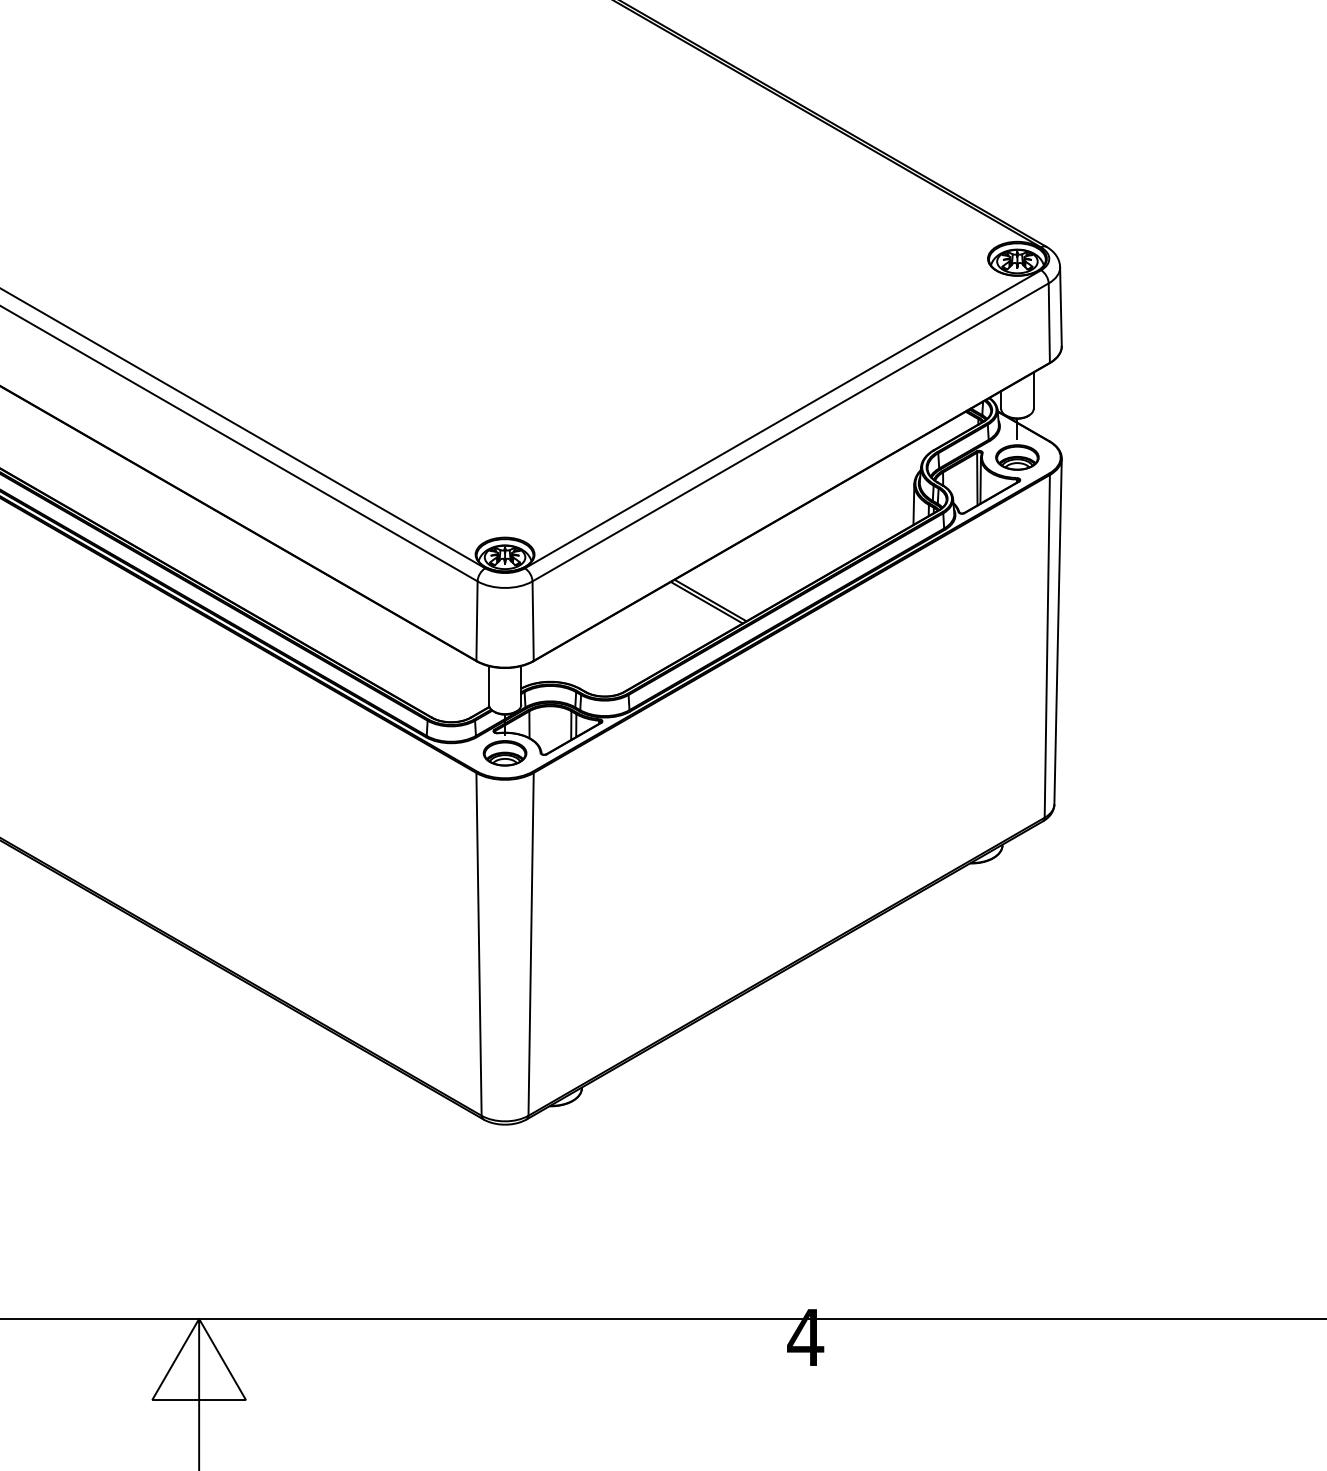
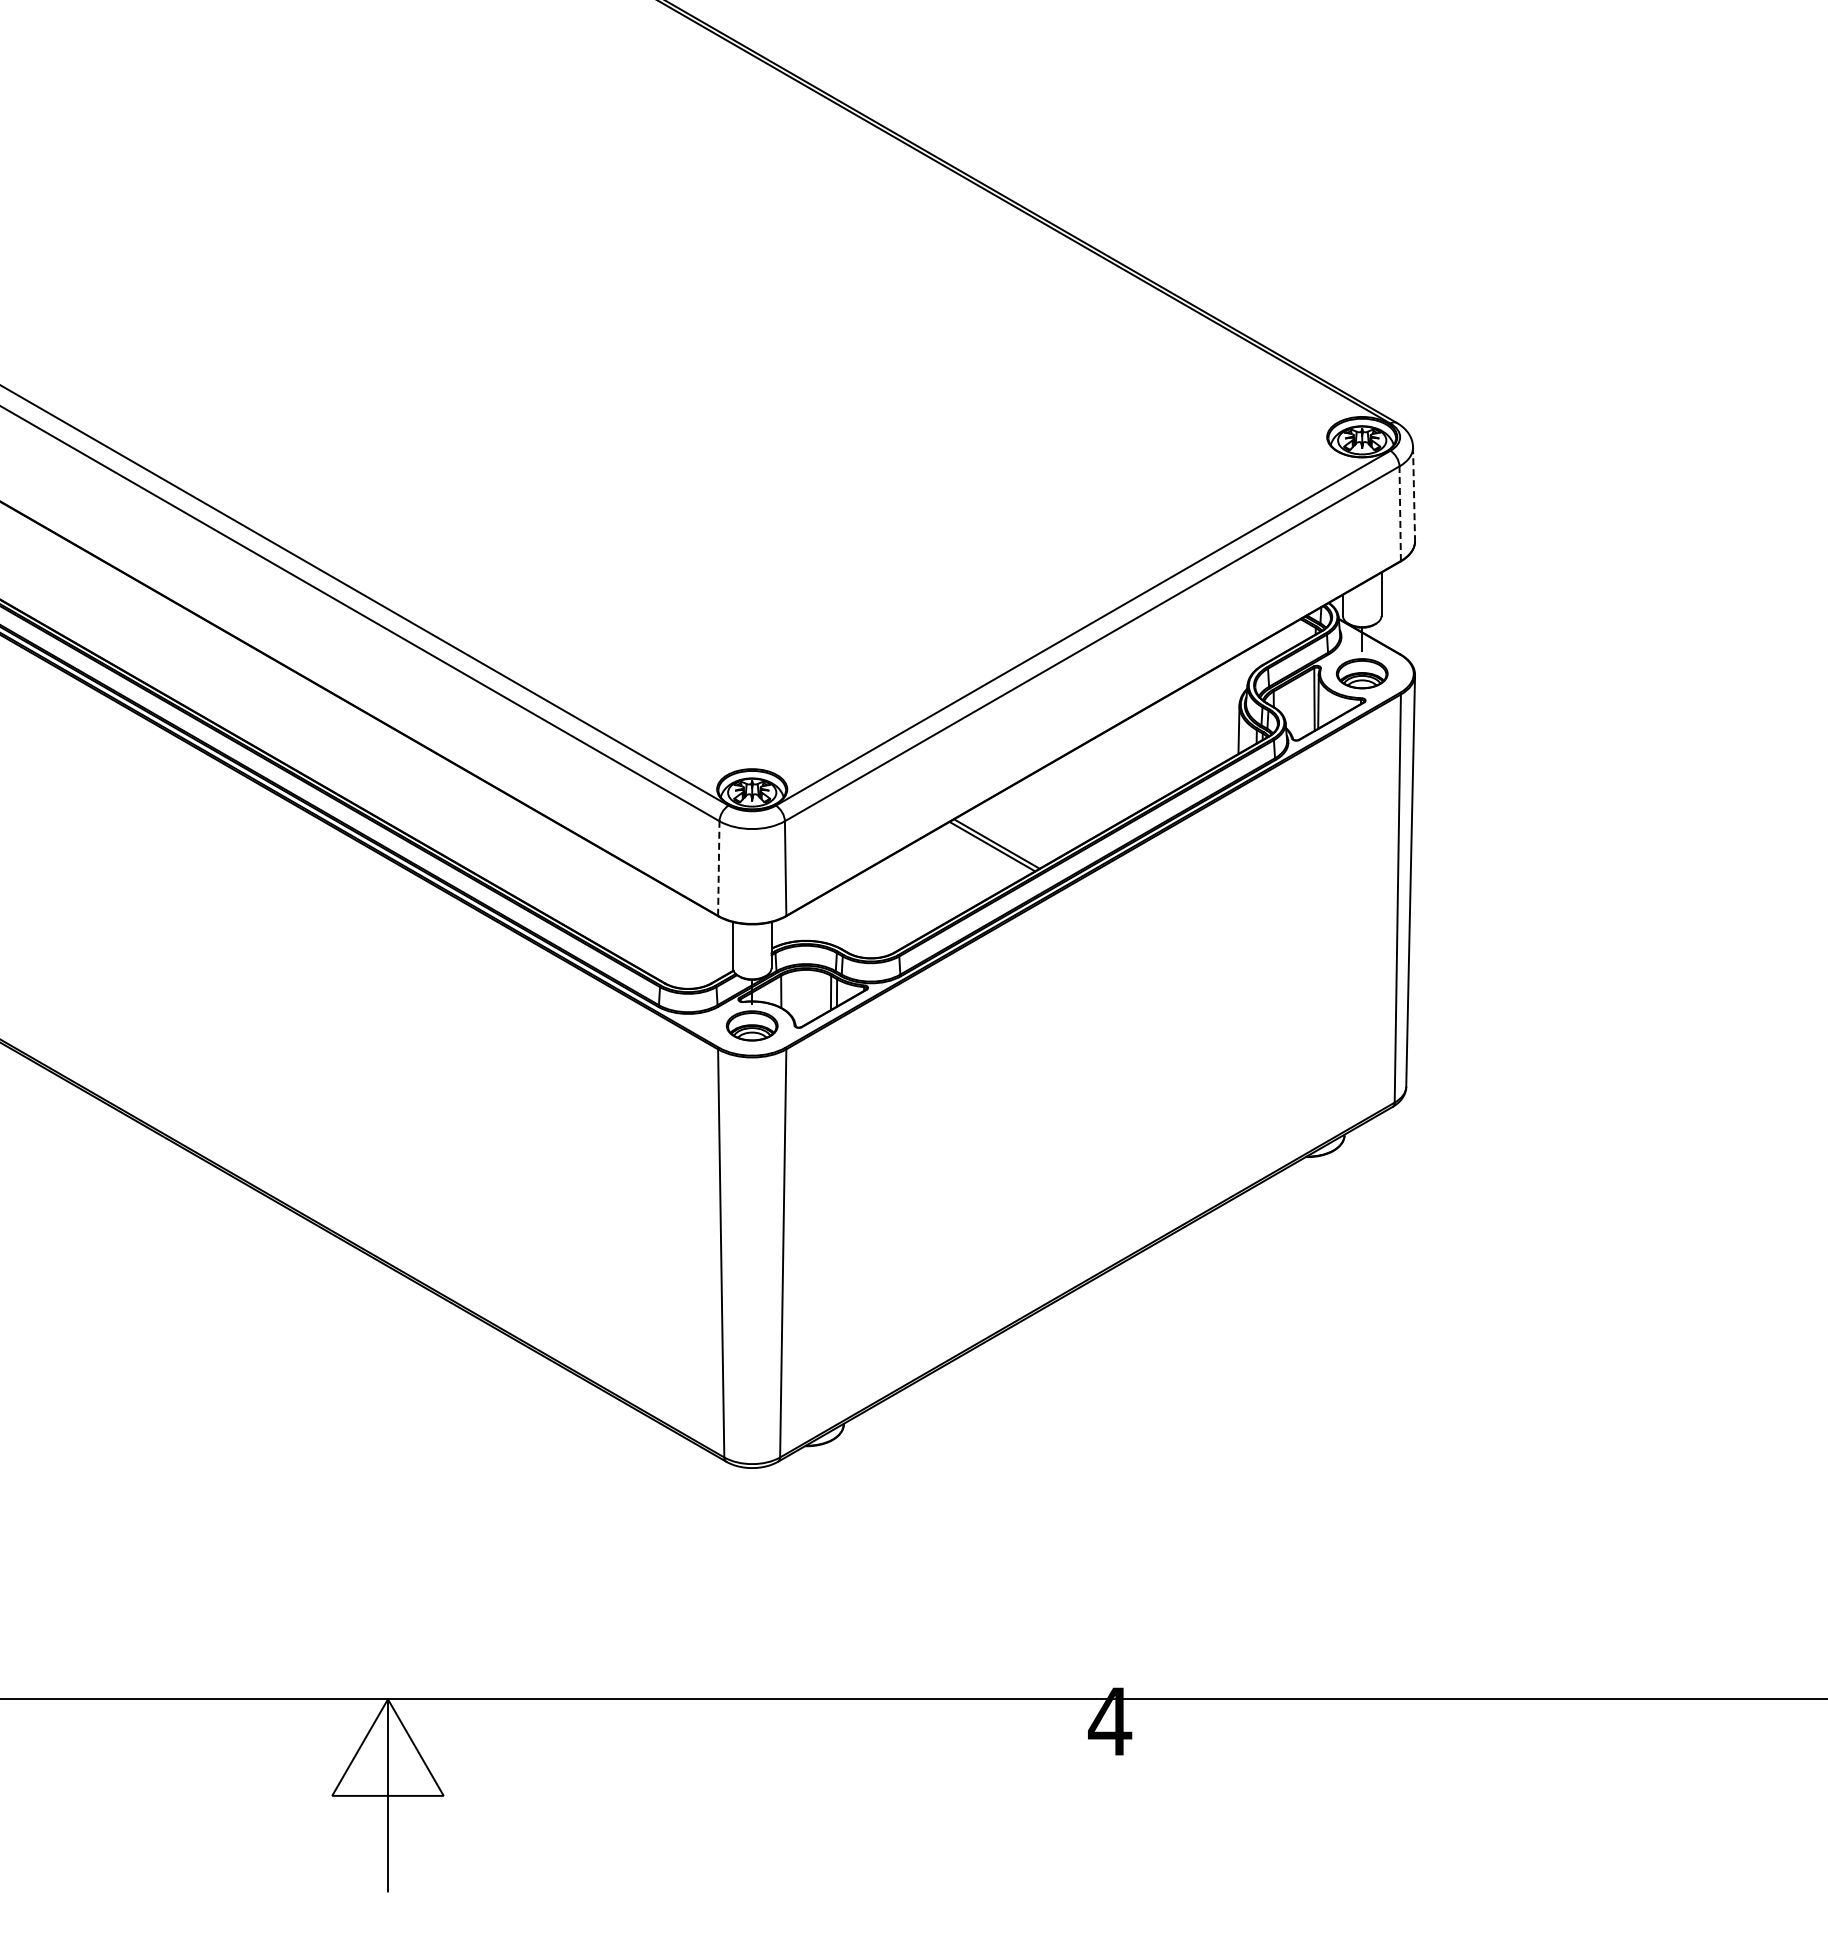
line: (1061, 306) -> (1414, 494), solid -> dashed
line: (1049, 322) -> (1400, 513), solid -> dashed
line: (476, 621) -> (718, 868), solid -> dashed

